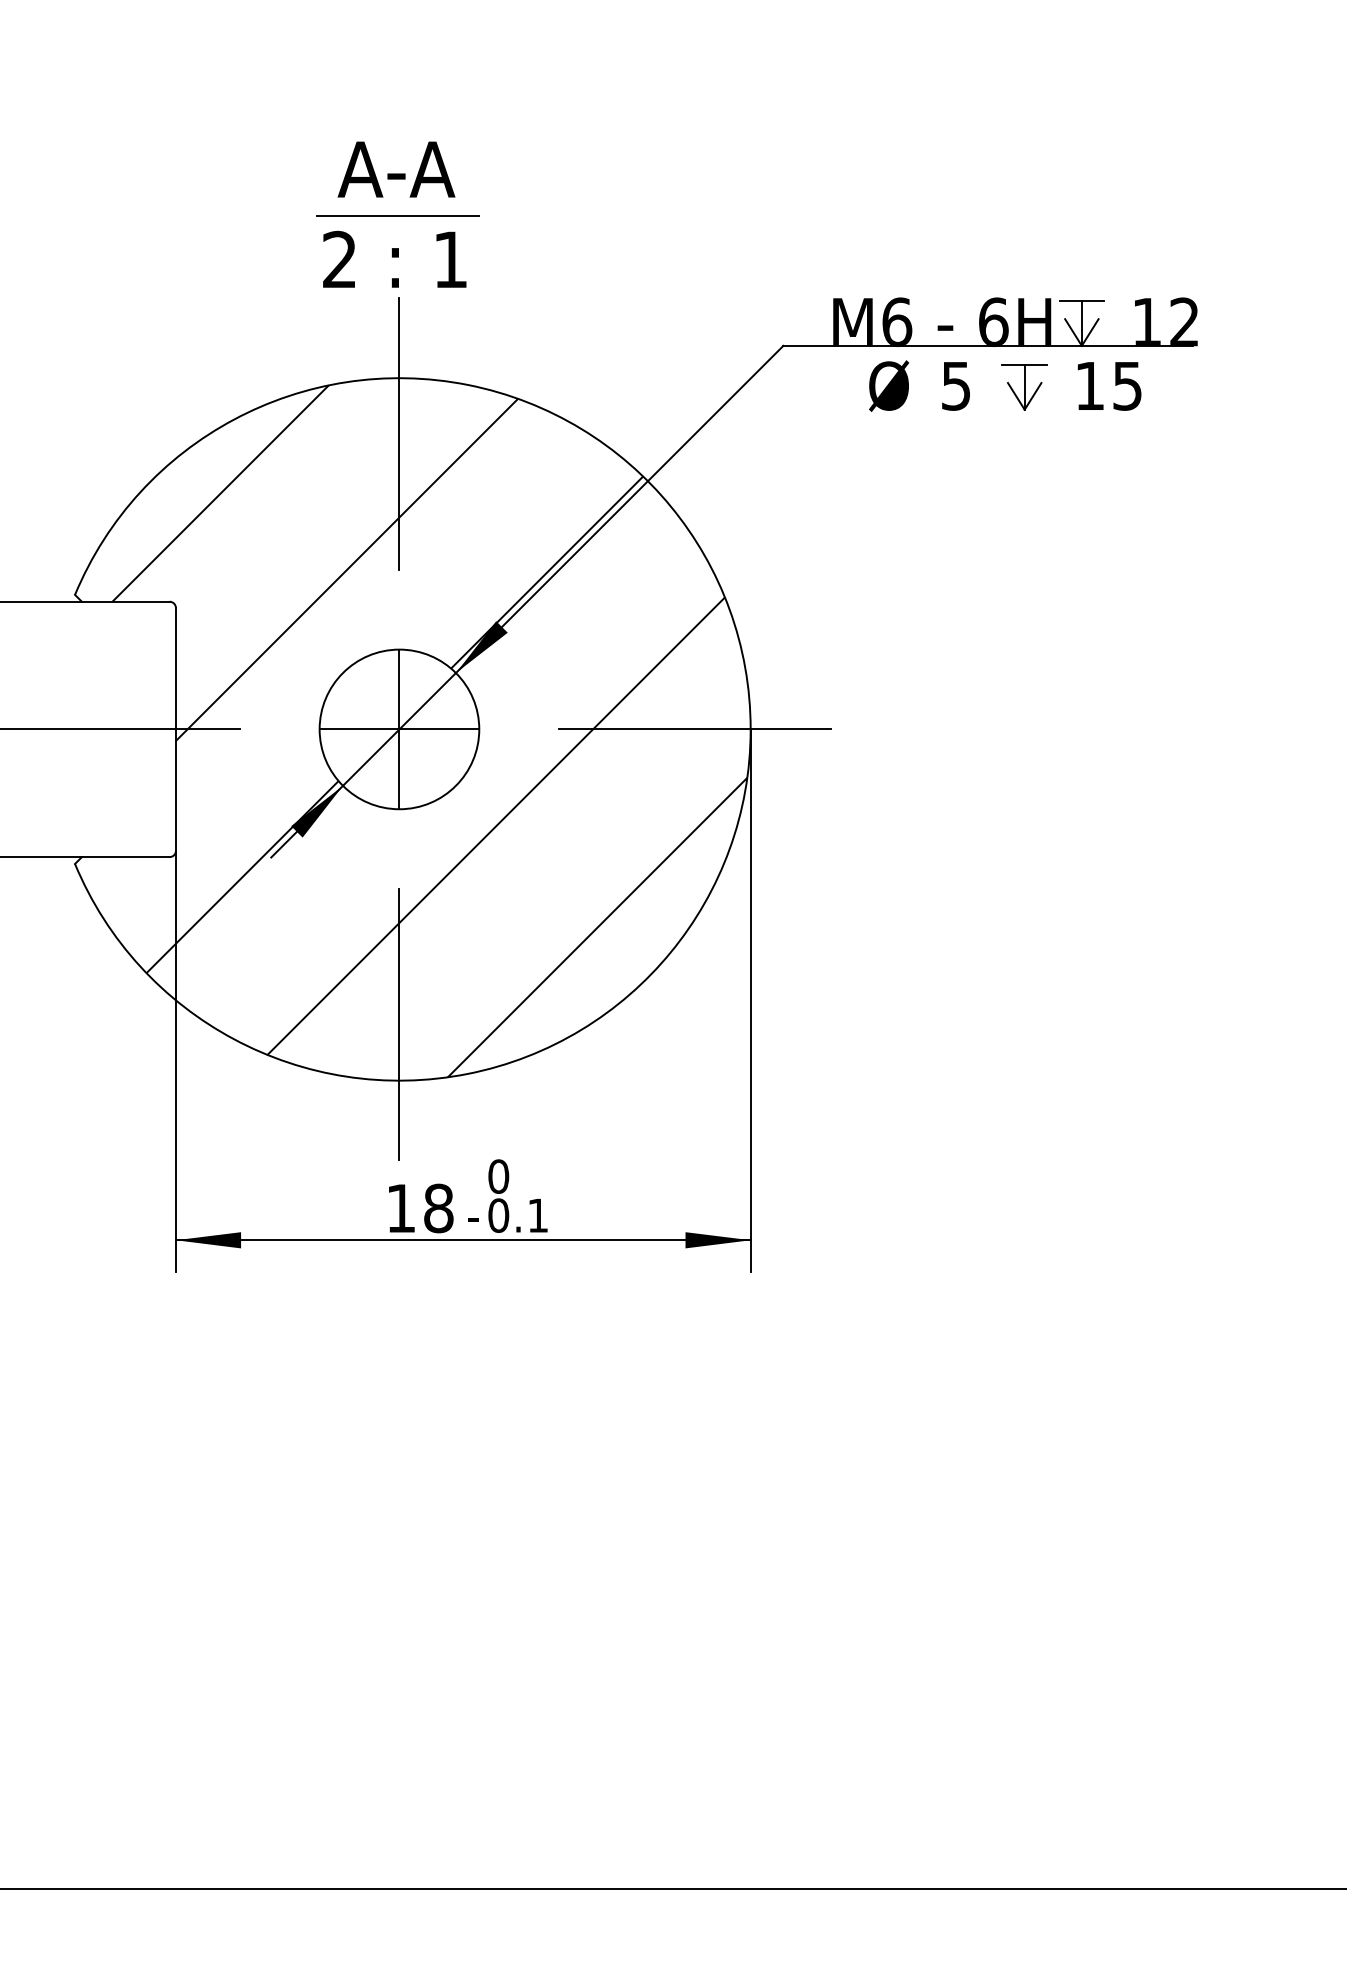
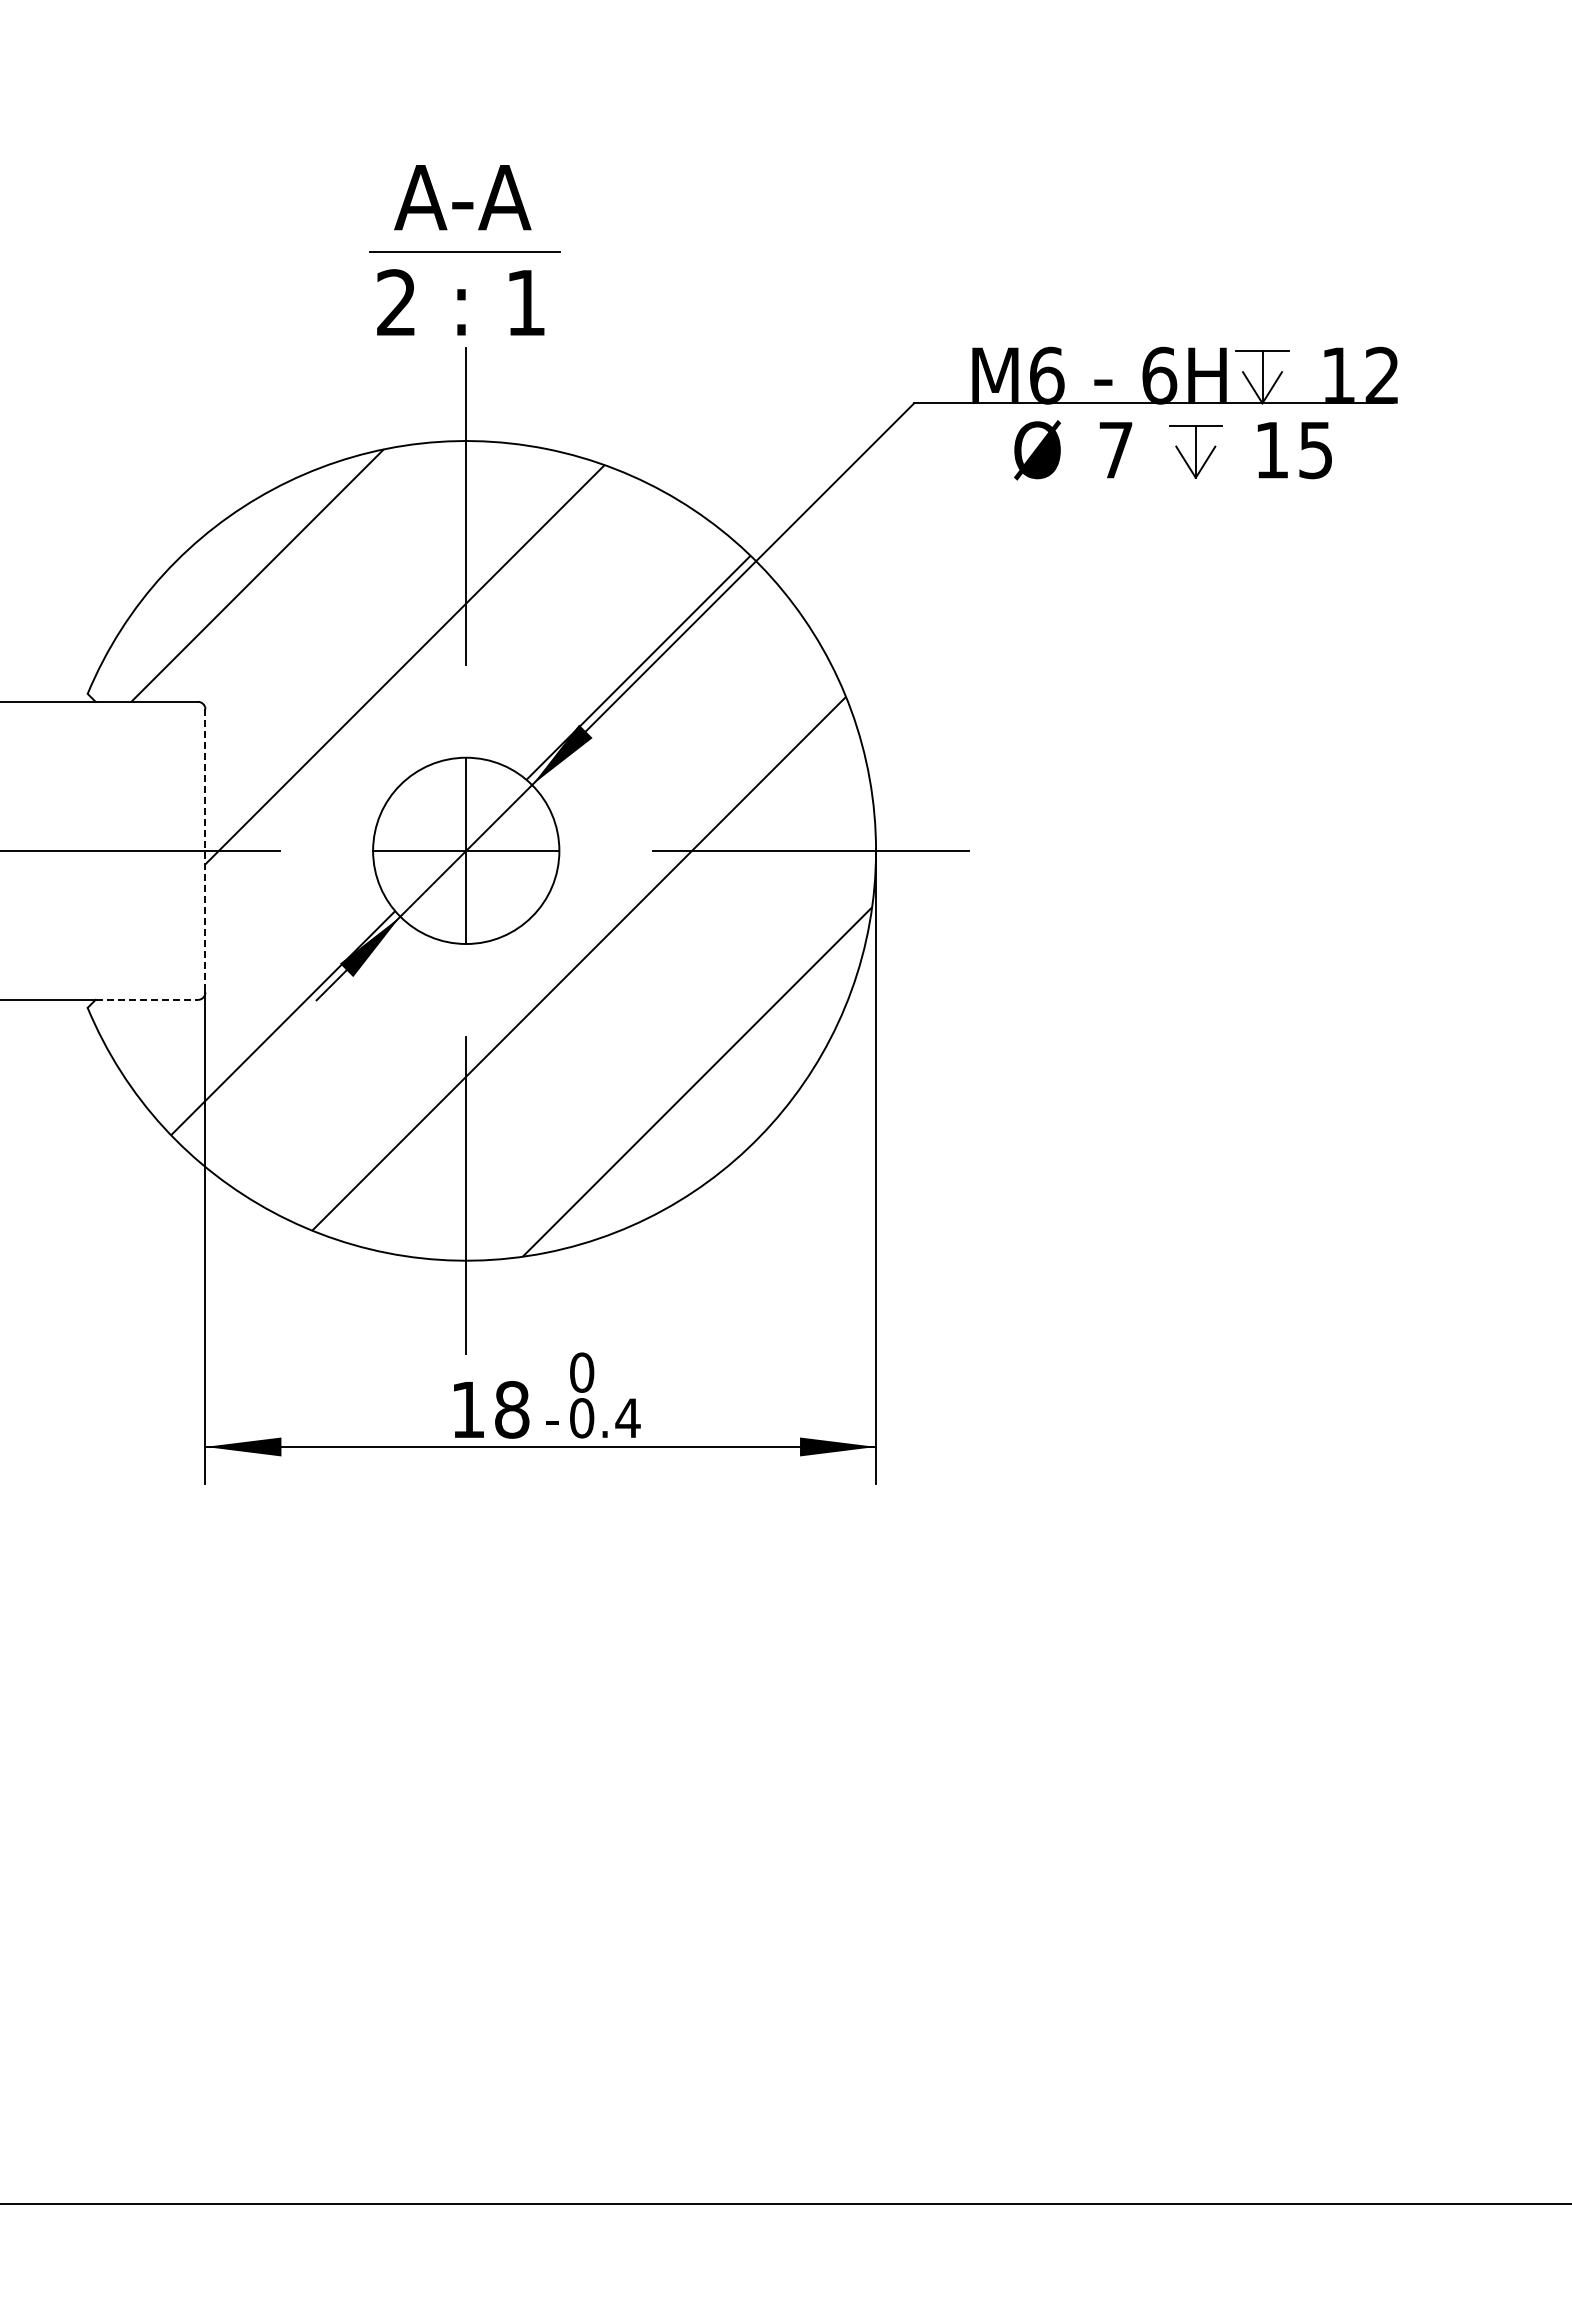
text: (955, 386) -> (1115, 450), 5 -> 7
line: (176, 729) -> (205, 850), solid -> dashed
line: (126, 856) -> (147, 999), solid -> dashed
text: (537, 1215) -> (627, 1417), 0.1 -> 0.4

